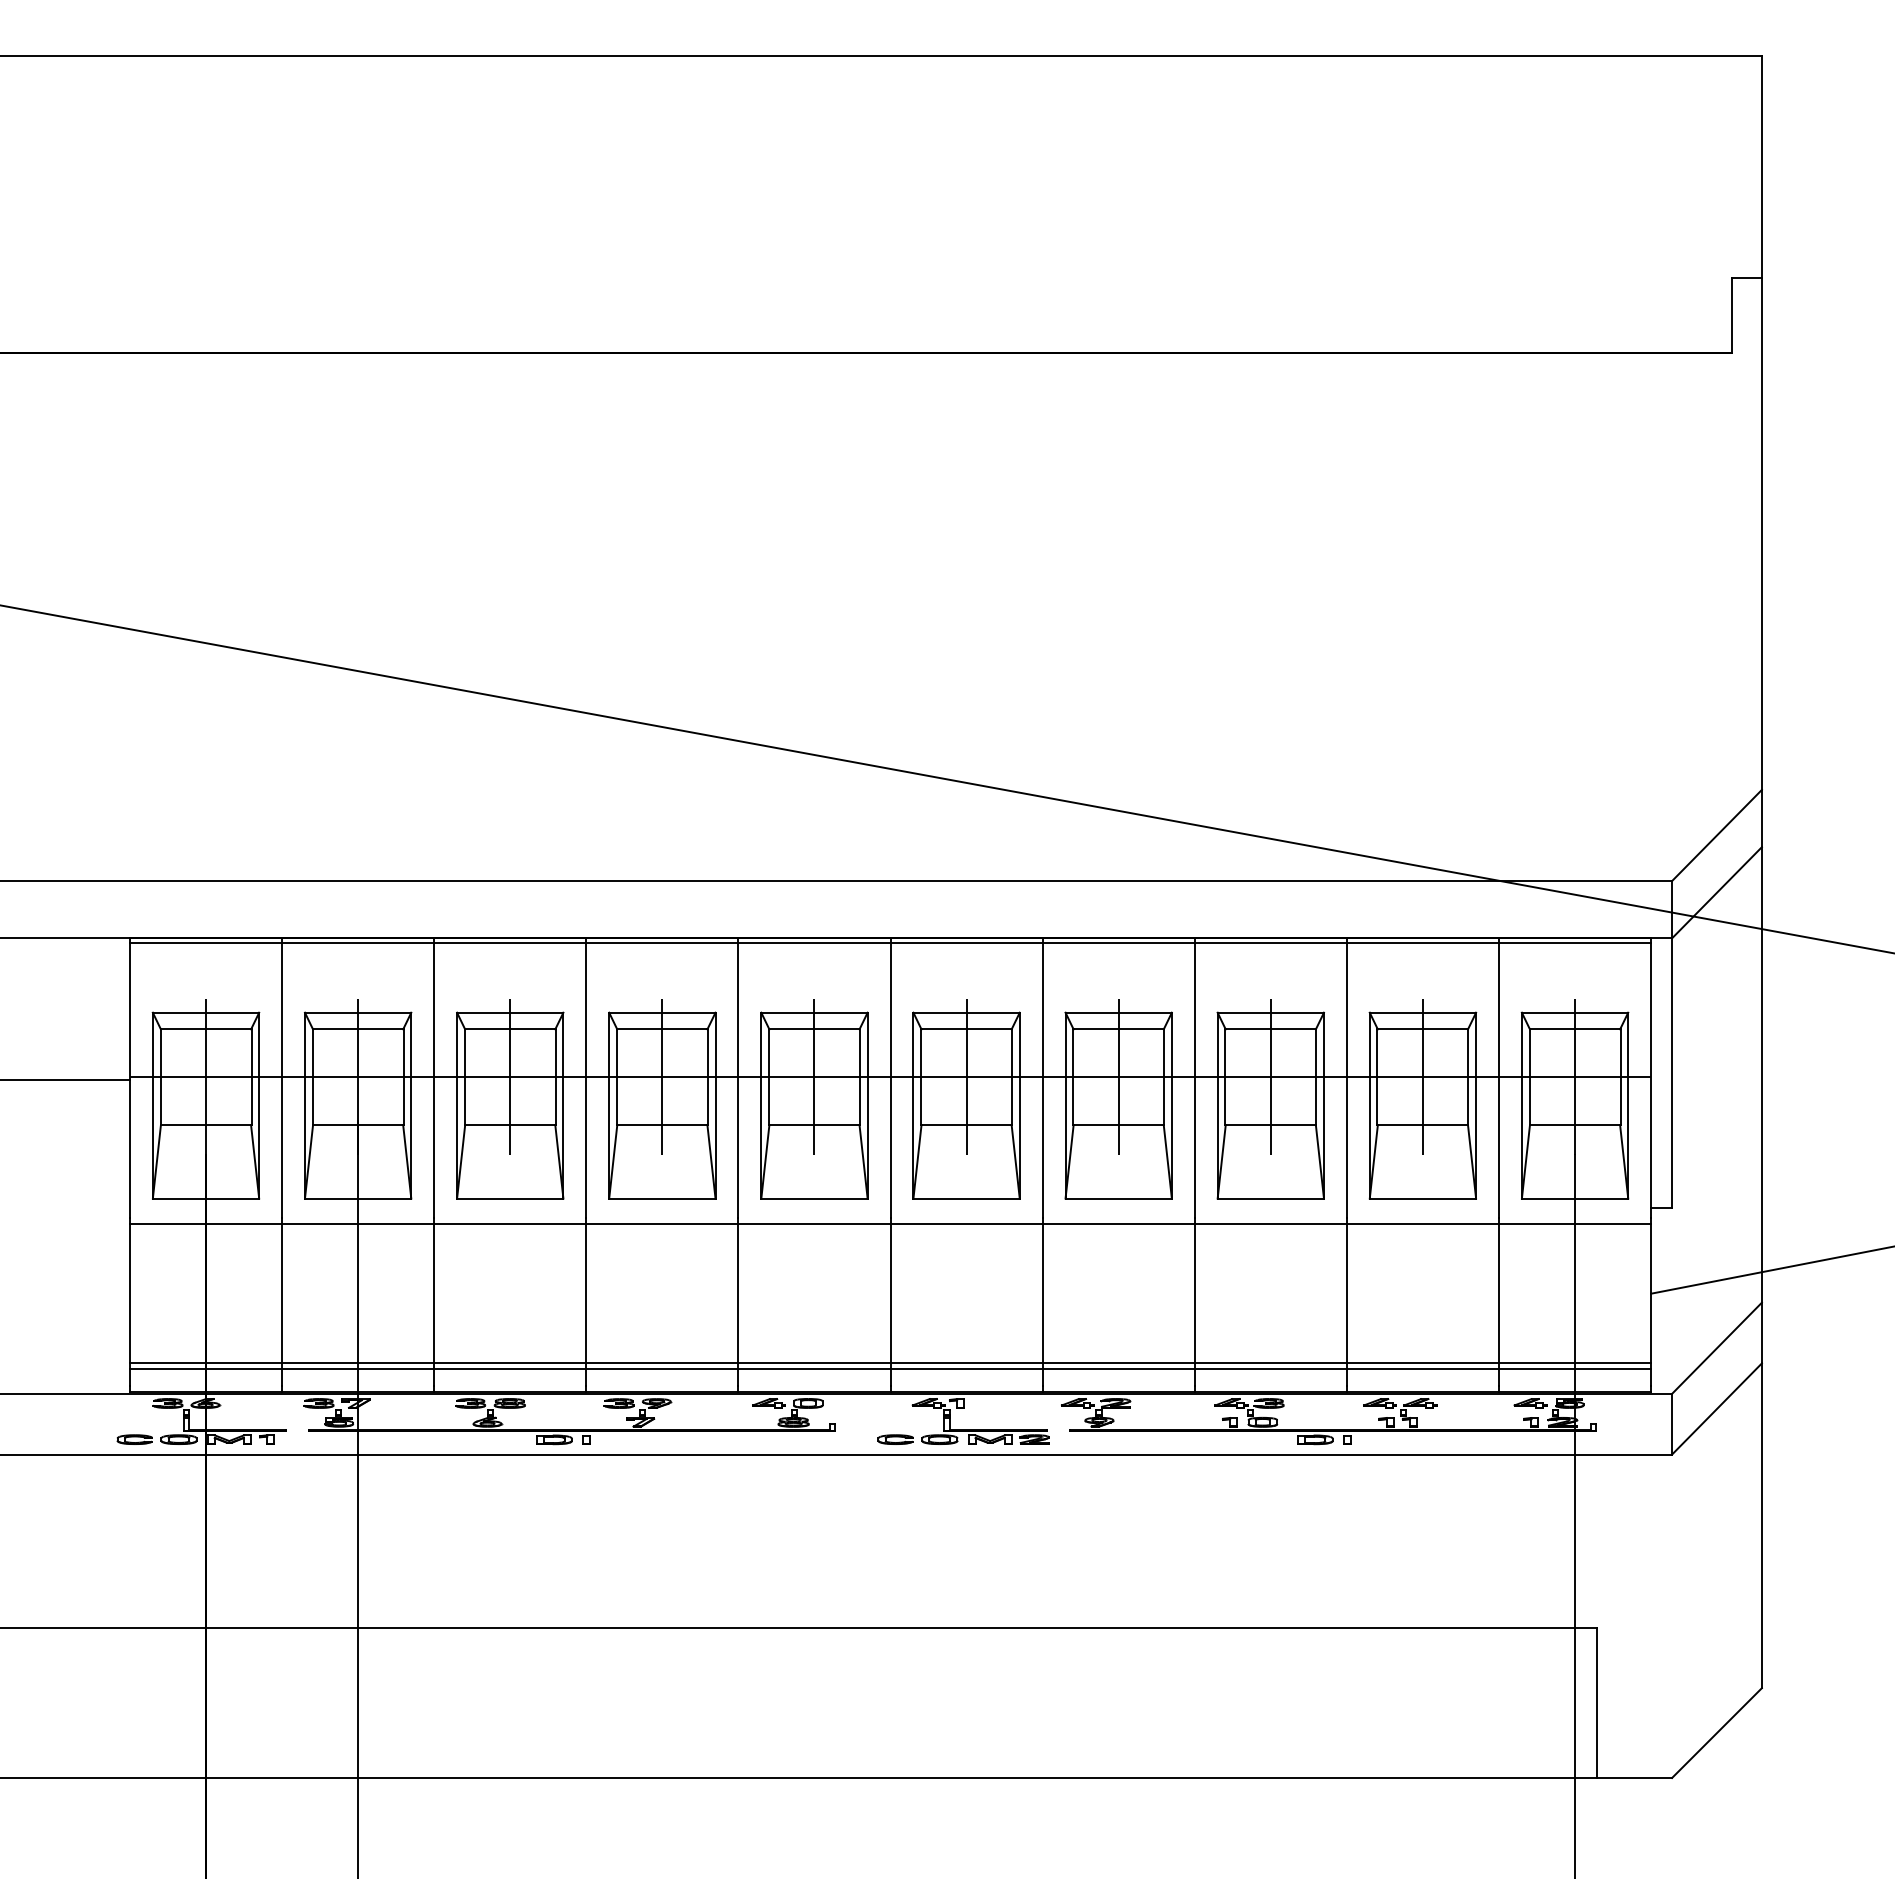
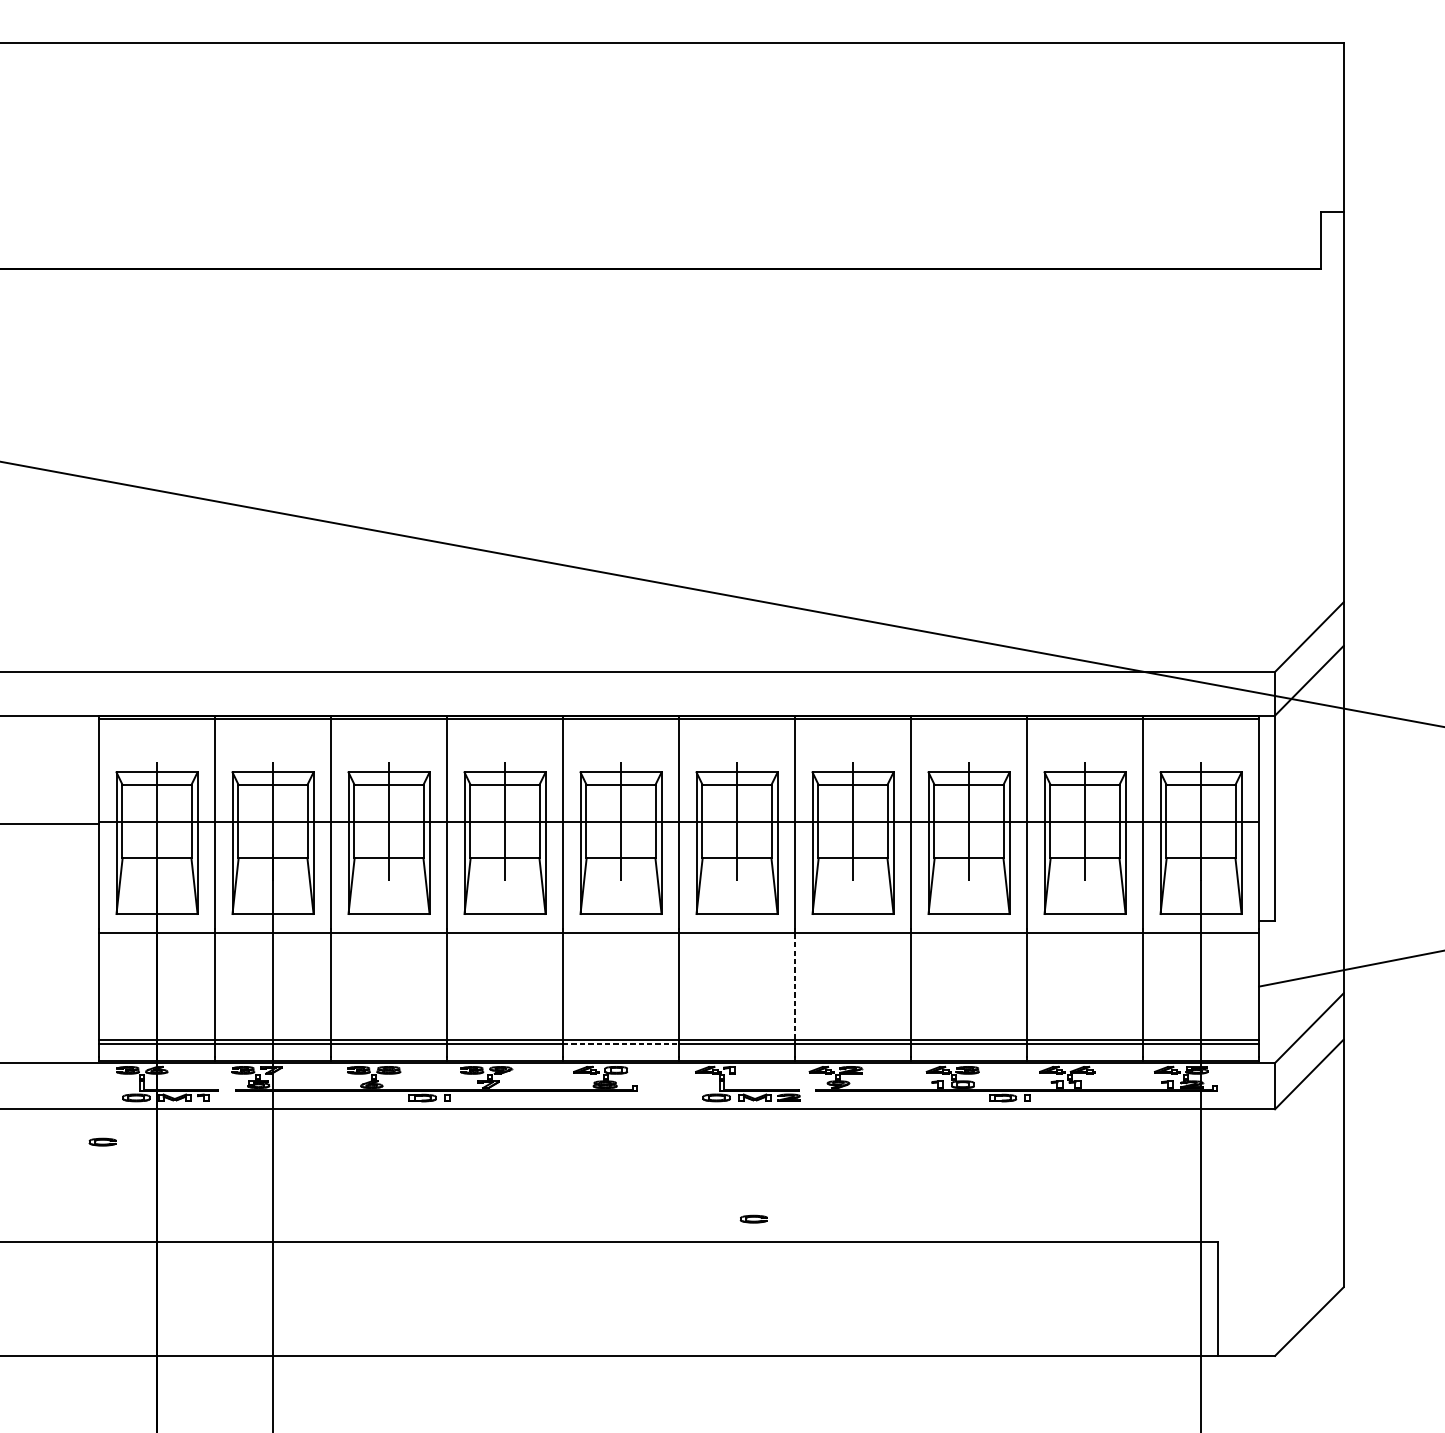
line: (1042, 1293) -> (794, 986), solid -> dashed
line: (814, 1369) -> (621, 1044), solid -> dashed
part: (134, 1439) -> (102, 1142), moved
part: (895, 1439) -> (753, 1219), moved

